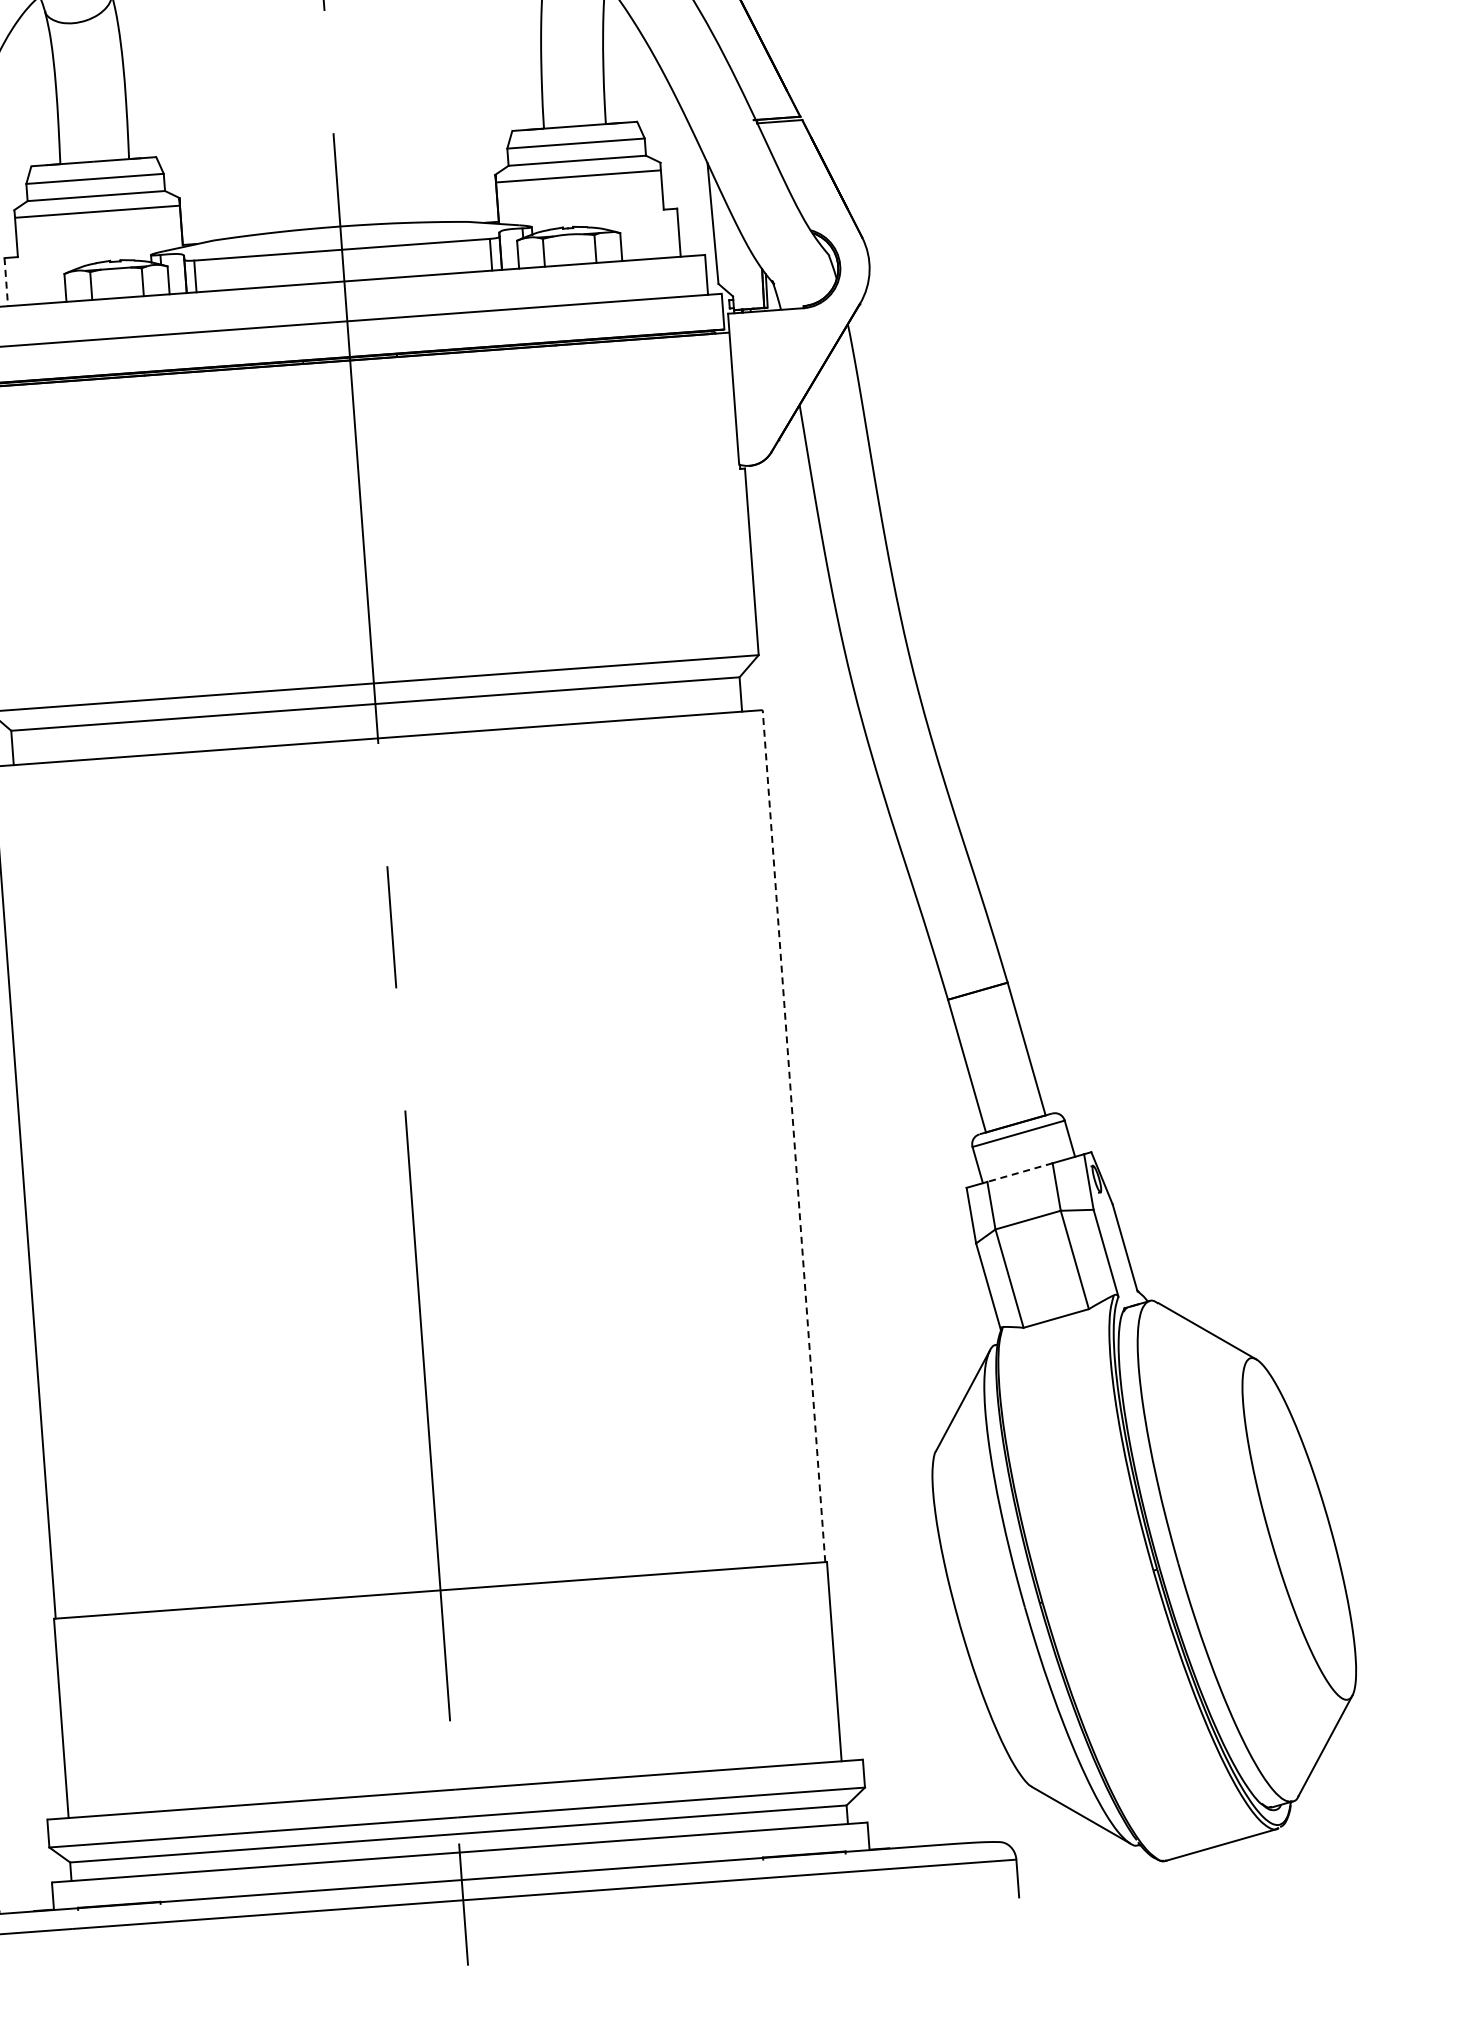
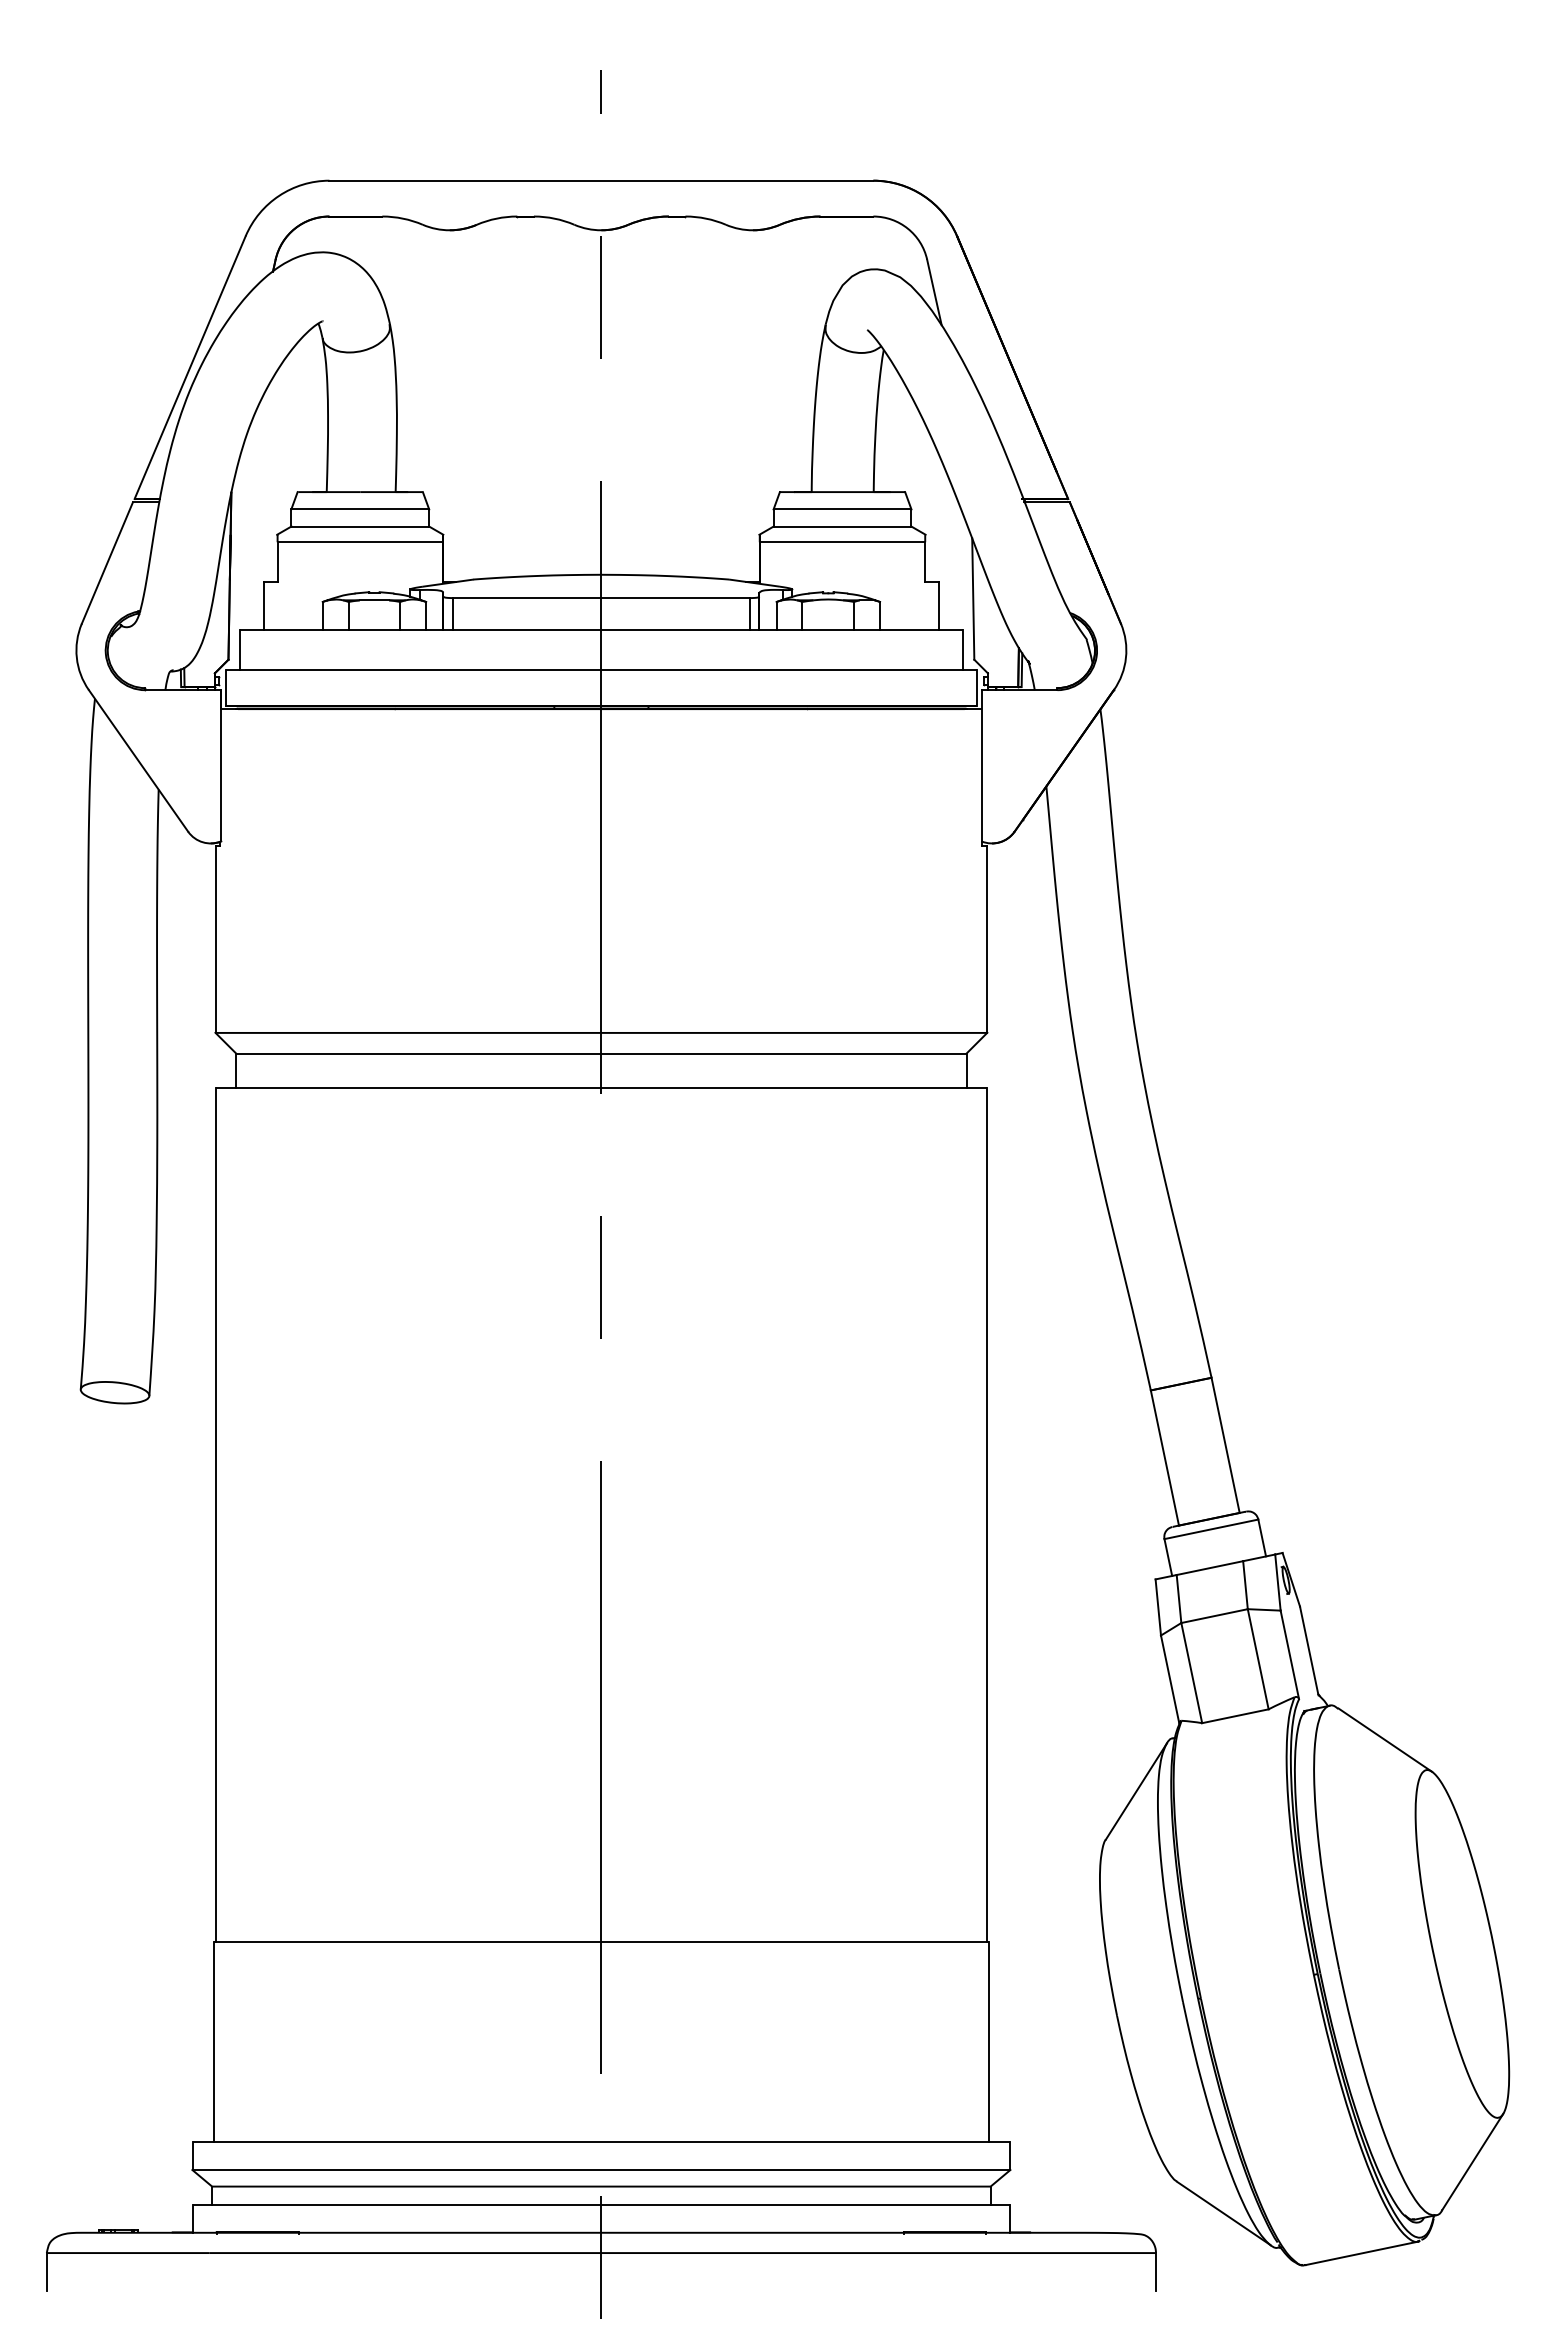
line: (6, 282) -> (264, 606), dashed -> solid
line: (794, 1135) -> (987, 1514), dashed -> solid
line: (1019, 1173) -> (1209, 1568), dashed -> solid

